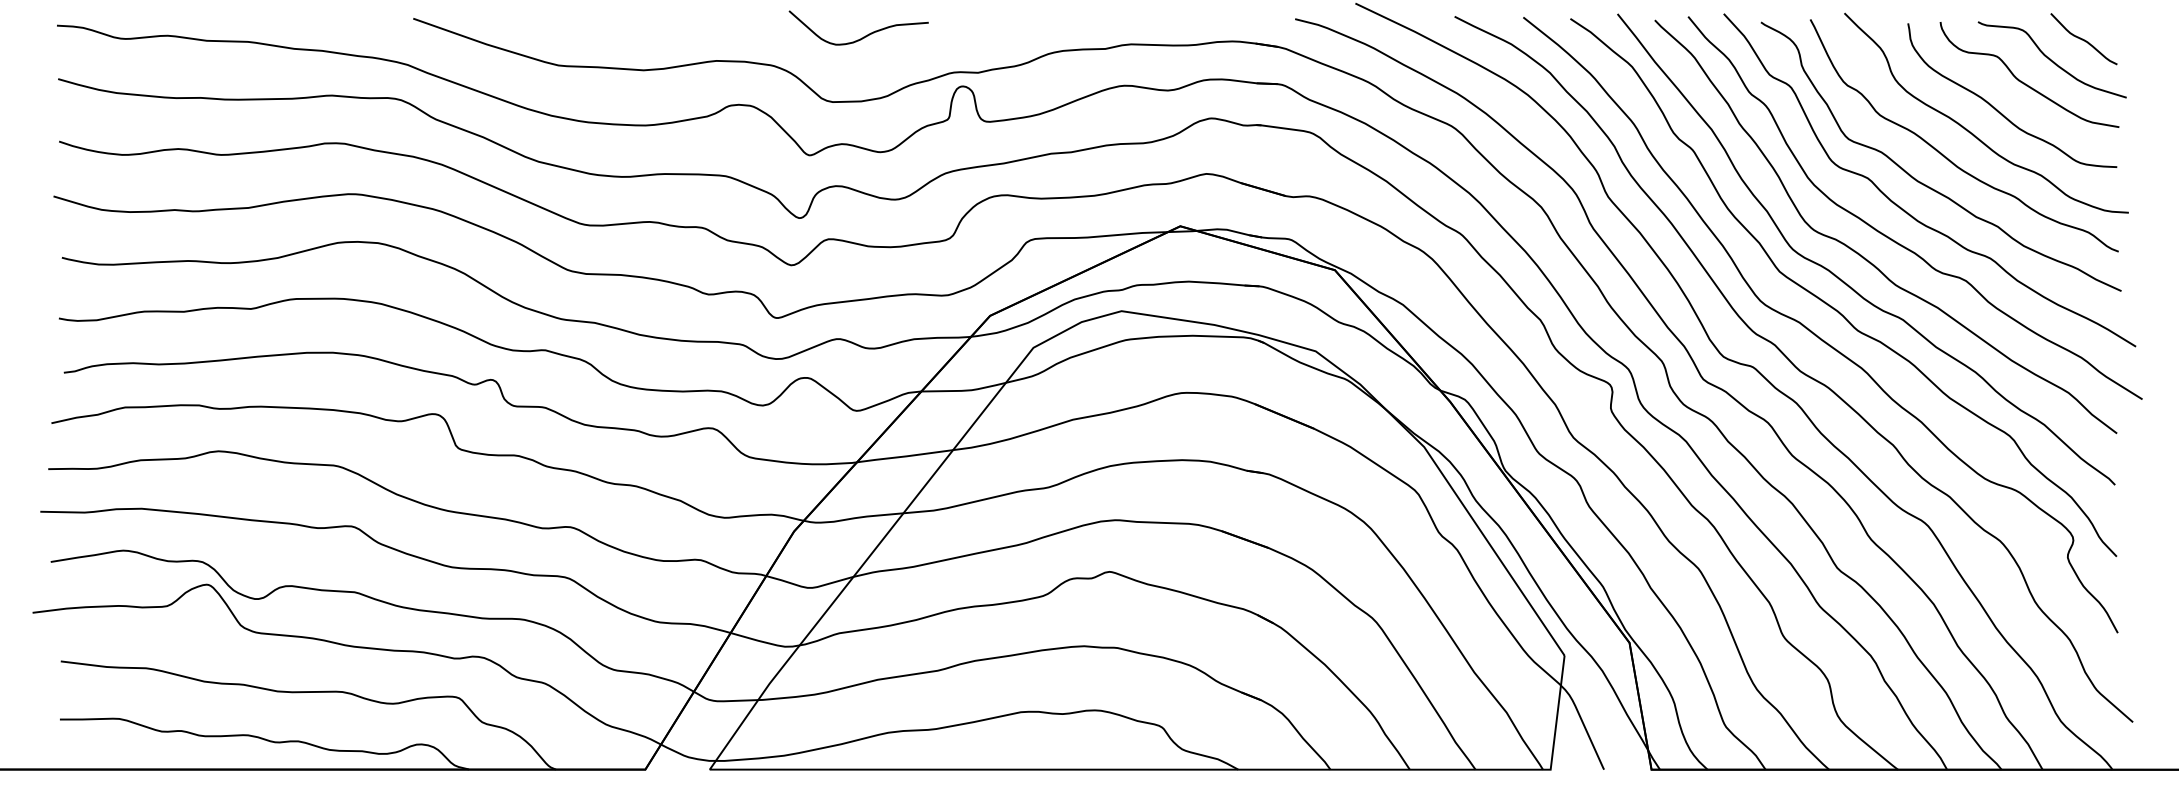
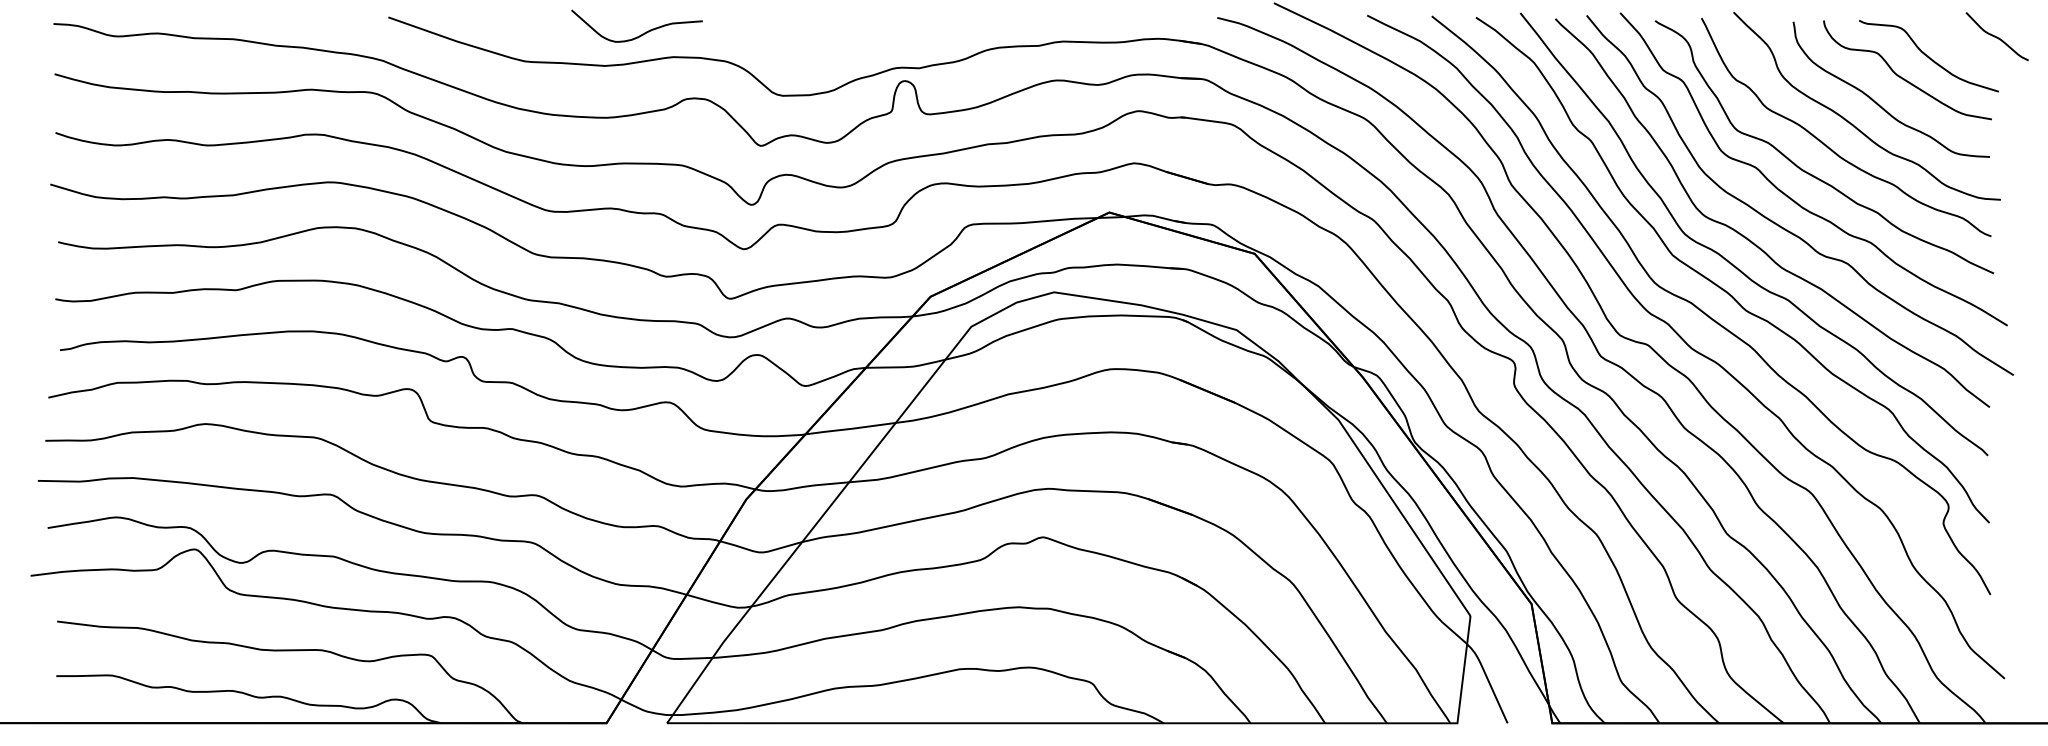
curve: (863, 36) -> (641, 34), moved
curve: (2083, 39) -> (1996, 36), moved

